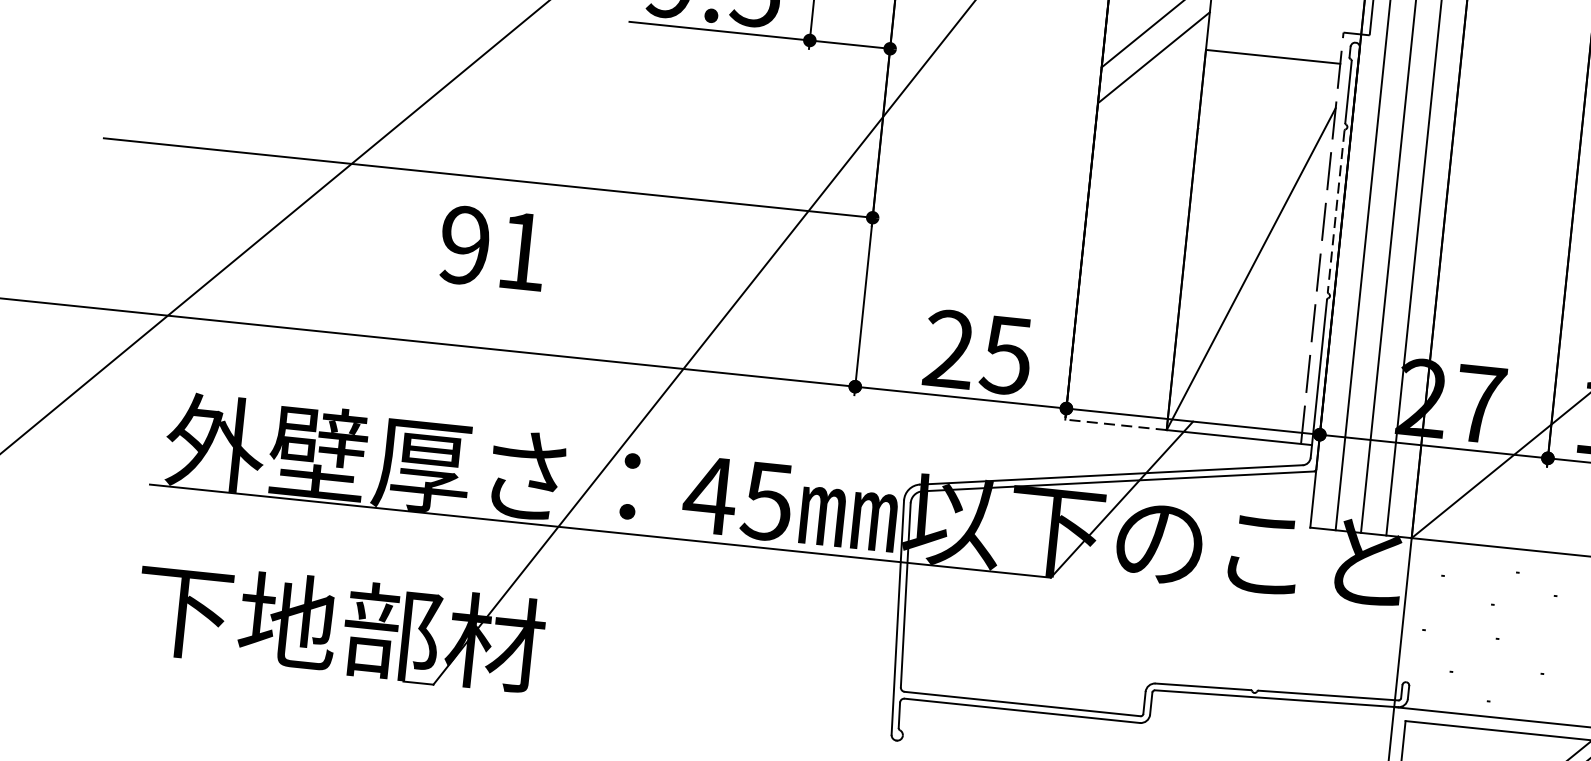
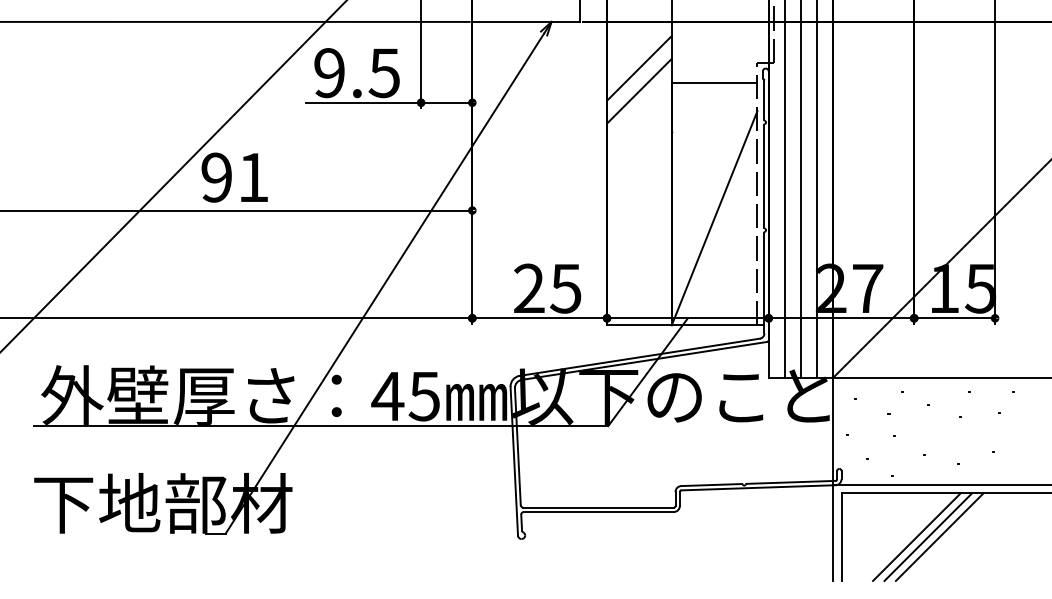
line: (1336, 211) -> (764, 176), dashed -> solid
text: (492, 248) -> (234, 177), moved
line: (1114, 424) -> (638, 325), dashed -> solid

